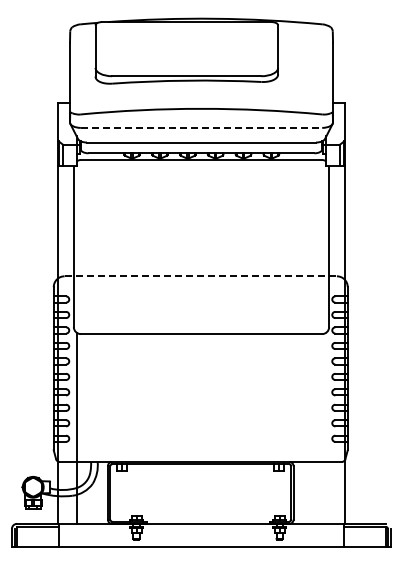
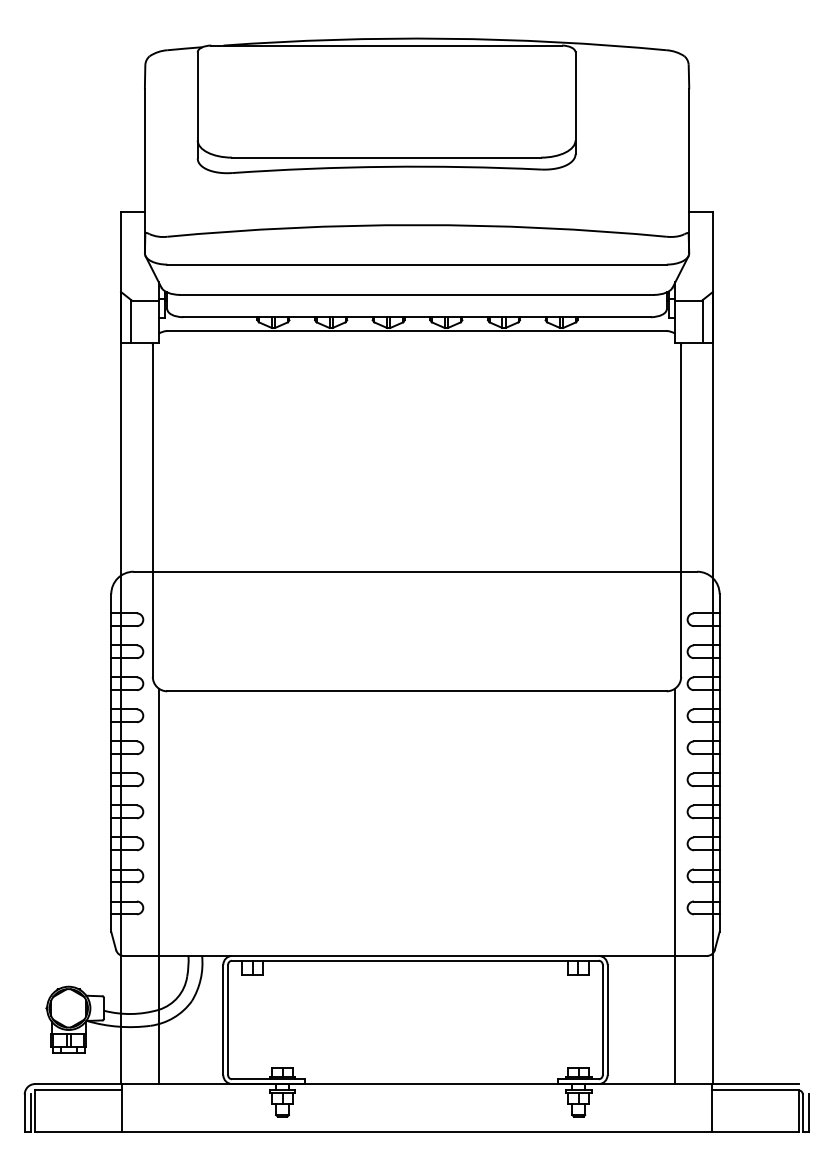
line: (201, 127) -> (417, 263), dashed -> solid
line: (201, 276) -> (417, 572), dashed -> solid
line: (326, 427) -> (675, 884), added

